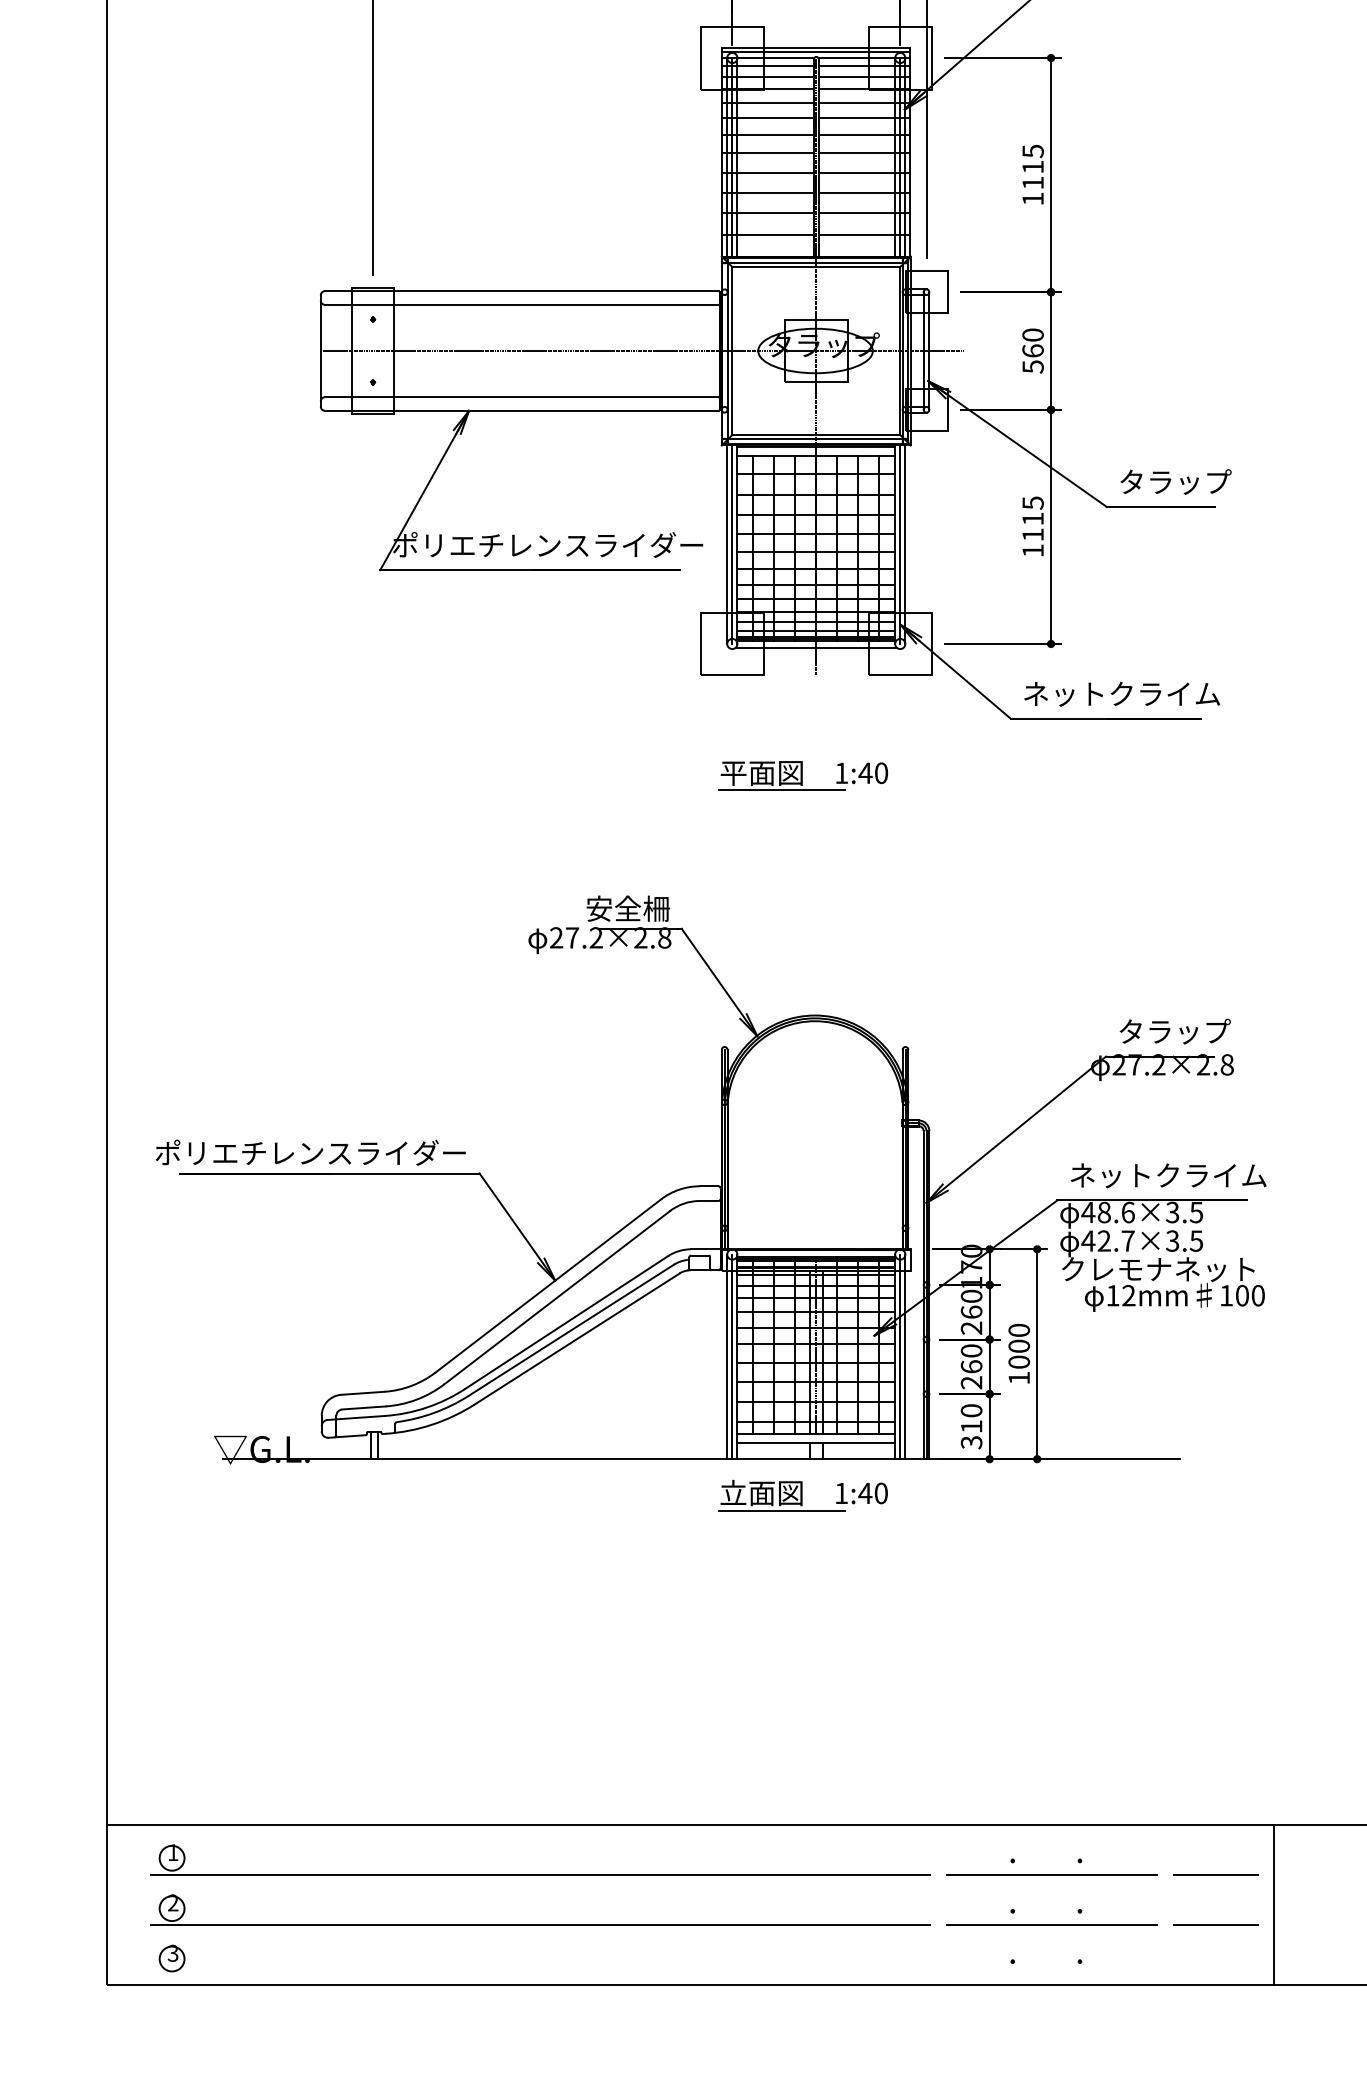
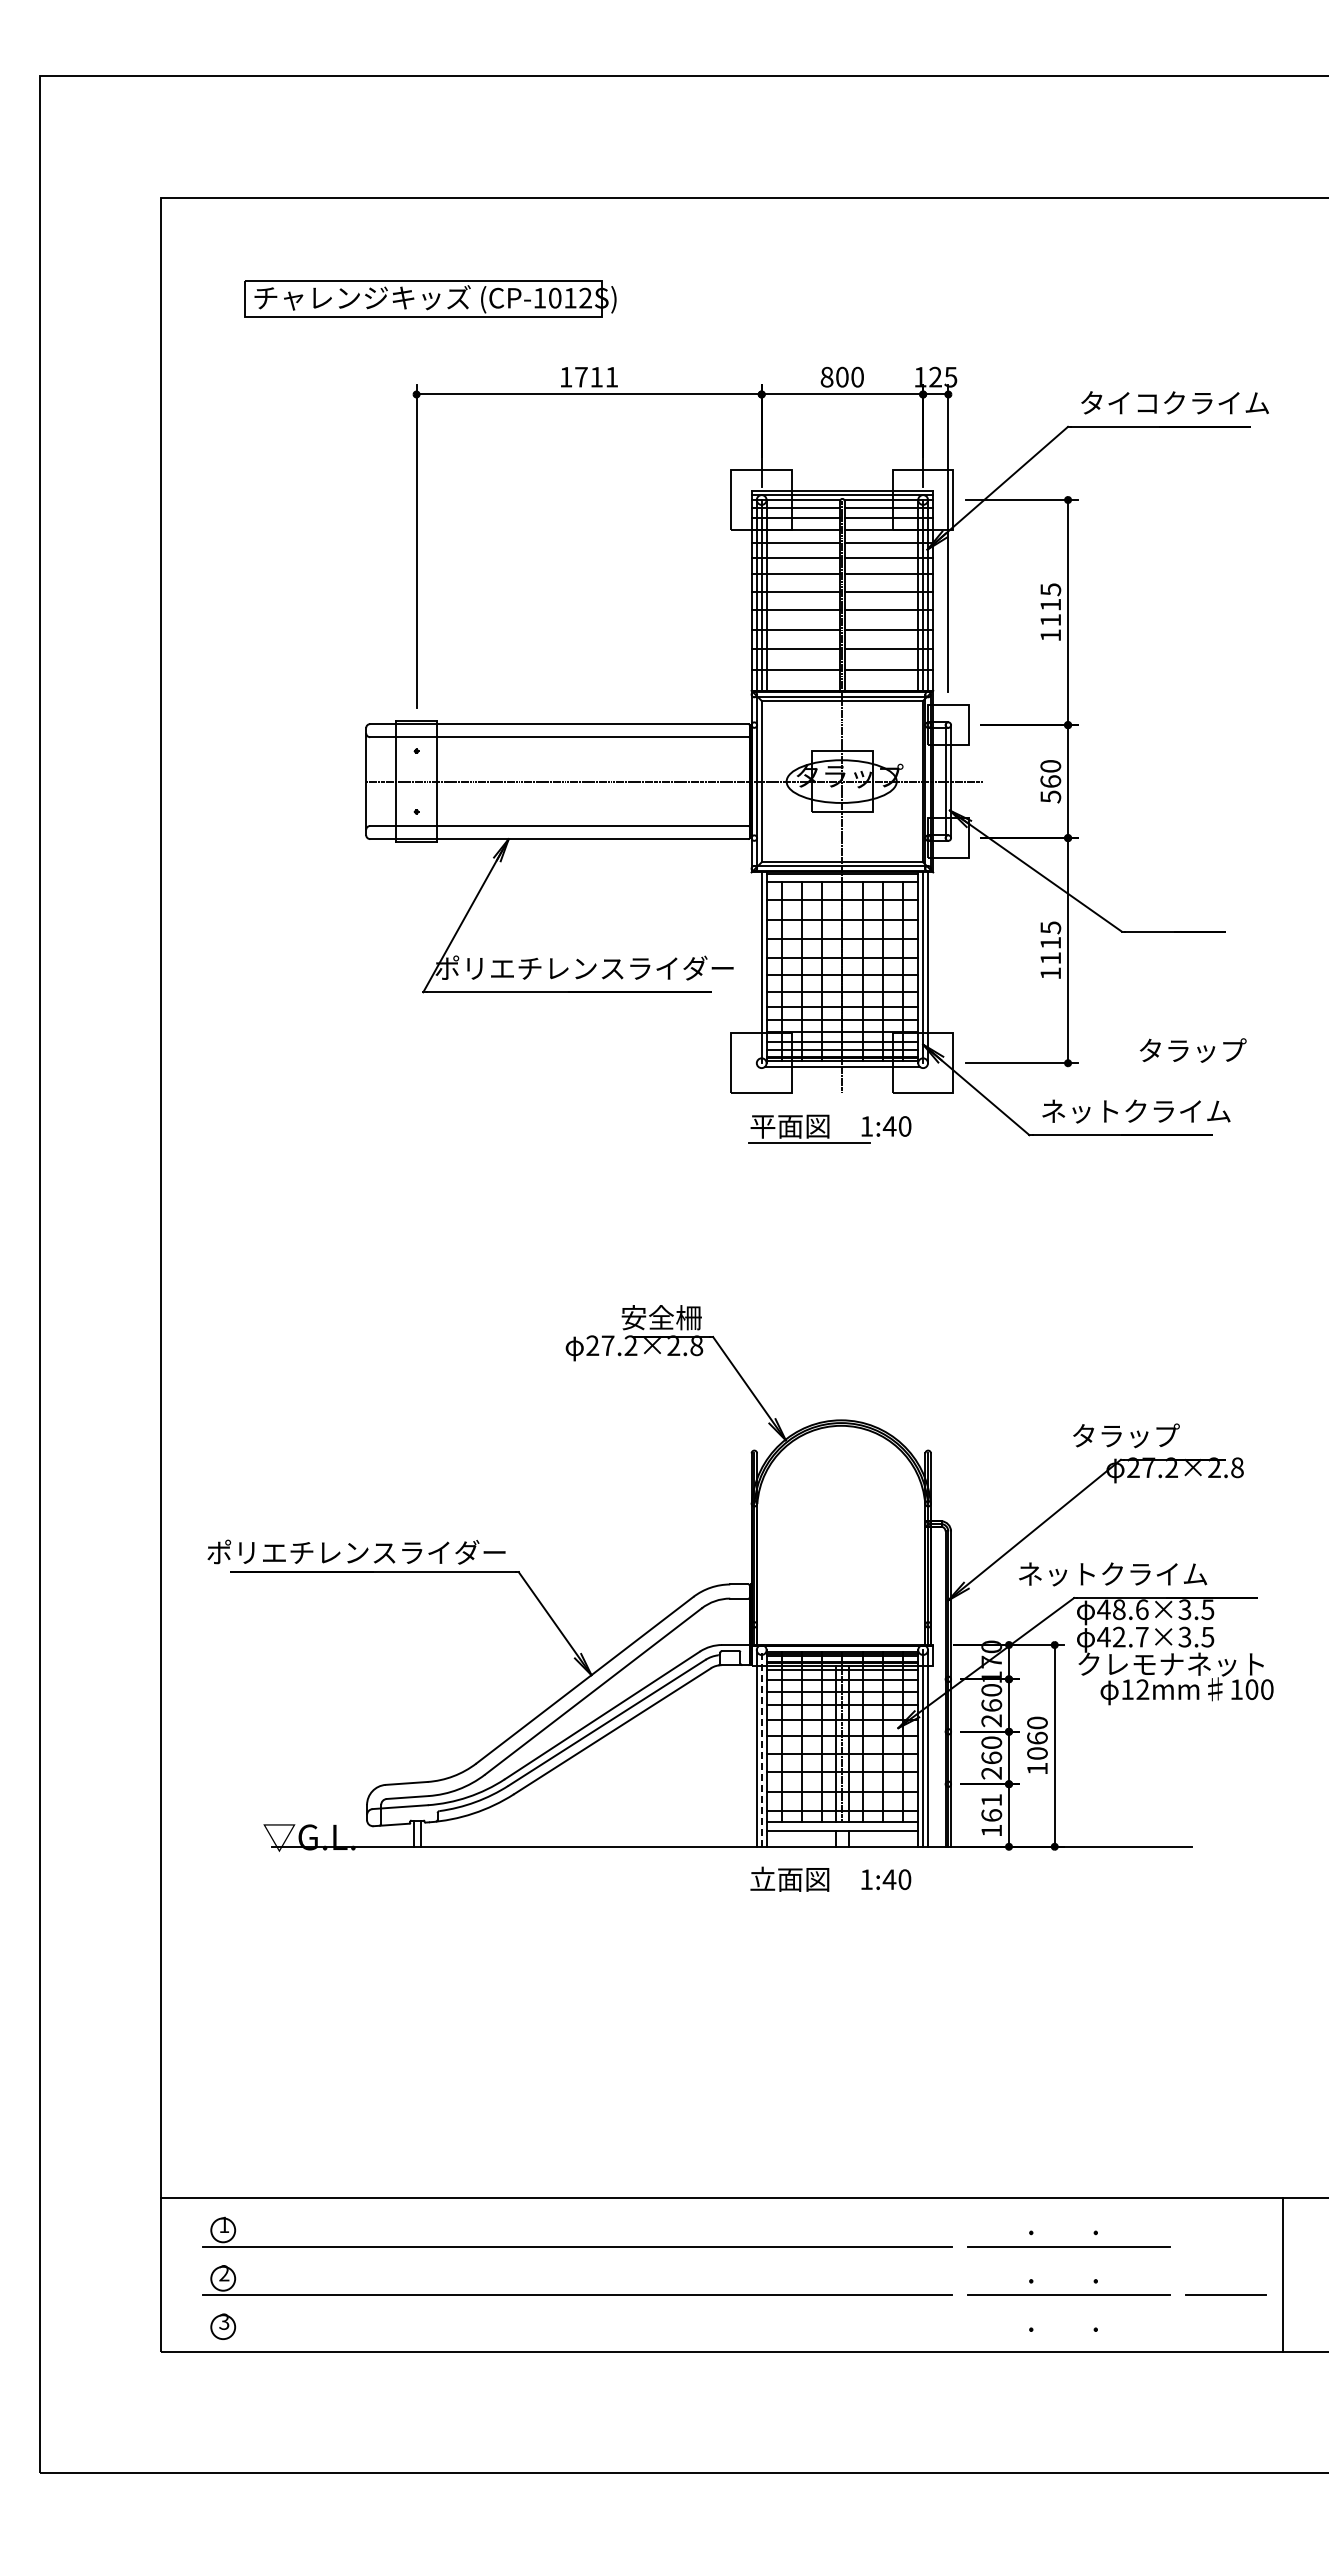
text: (1176, 481) -> (1193, 1050), moved
line: (726, 544) -> (756, 967), removed
part: (802, 775) -> (829, 1128), moved
text: (1175, 1031) -> (1126, 1435), moved
text: (1169, 1175) -> (1113, 1574), moved
text: (1019, 1345) -> (1037, 1737), 1000 -> 1060
line: (732, 1355) -> (761, 1747), solid -> dashed
text: (971, 1426) -> (991, 1815), 310 -> 161
line: (782, 1510) -> (809, 1896), removed
line: (1214, 1875) -> (1225, 2246), removed

